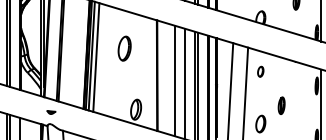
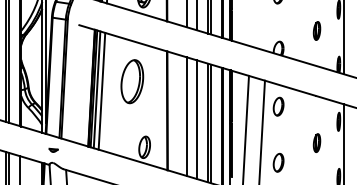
part: (124, 48) -> (132, 81), size x1.67
part: (260, 71) -> (278, 106), size x1.67
part: (281, 105) -> (316, 142), moved

